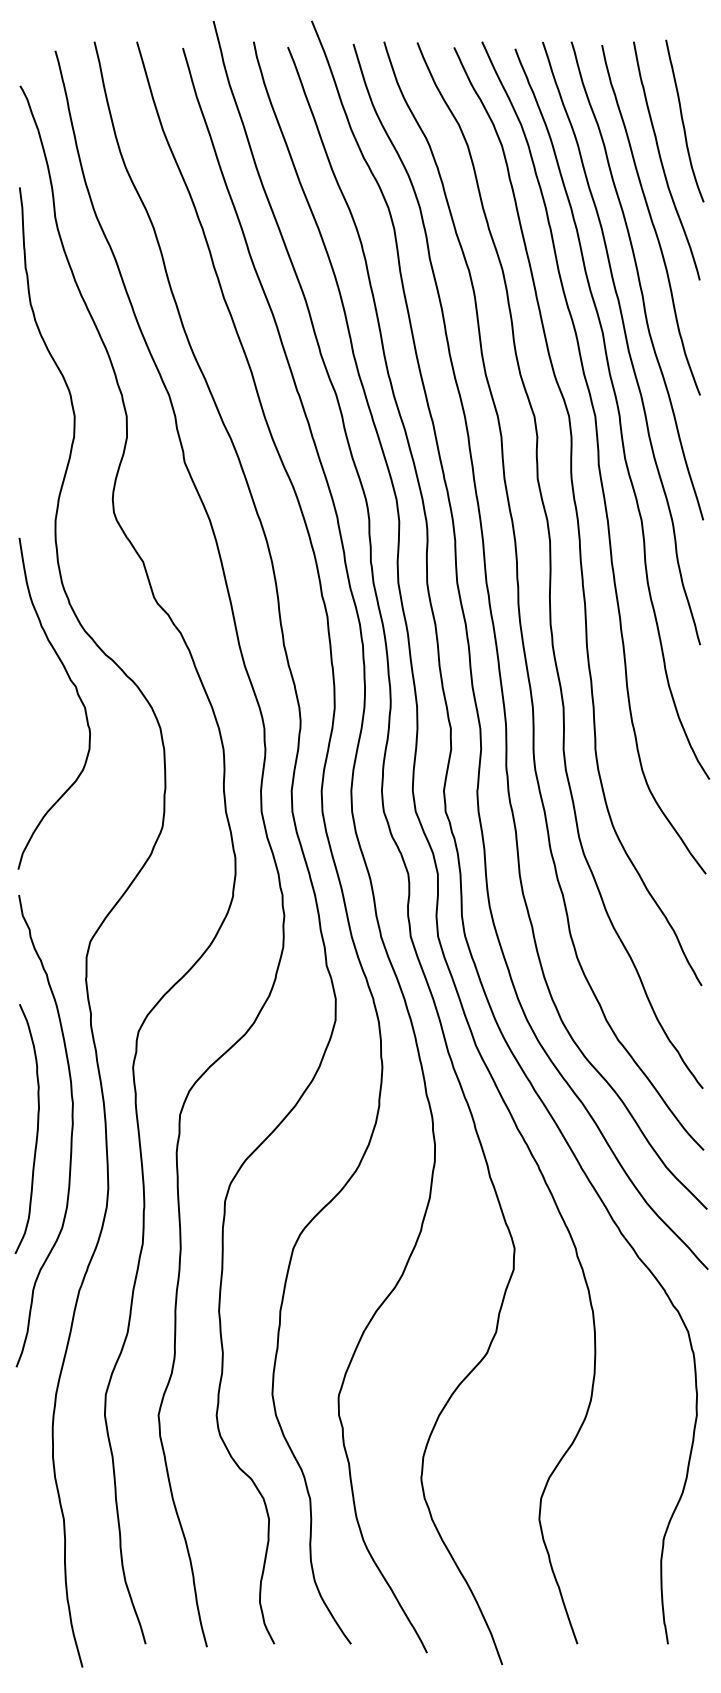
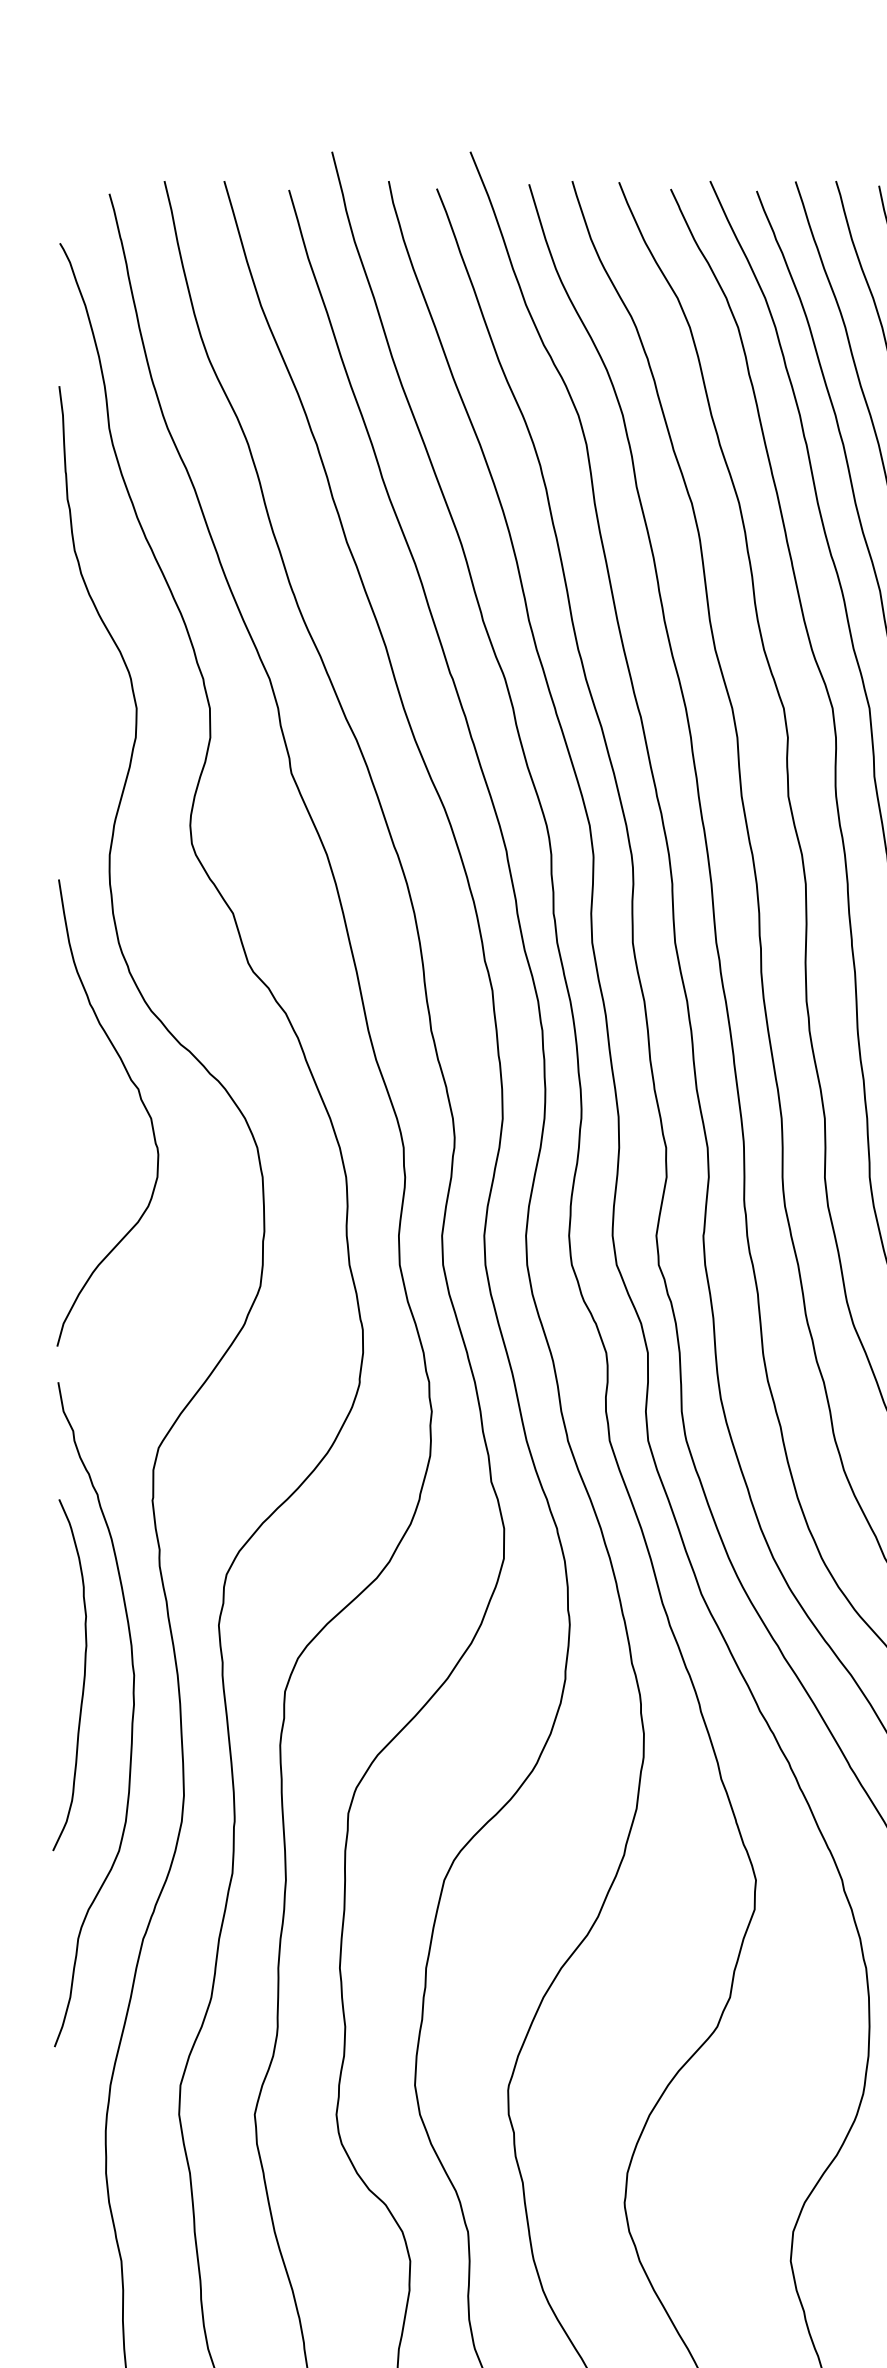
curve: (36, 1130) -> (82, 1677), moved

